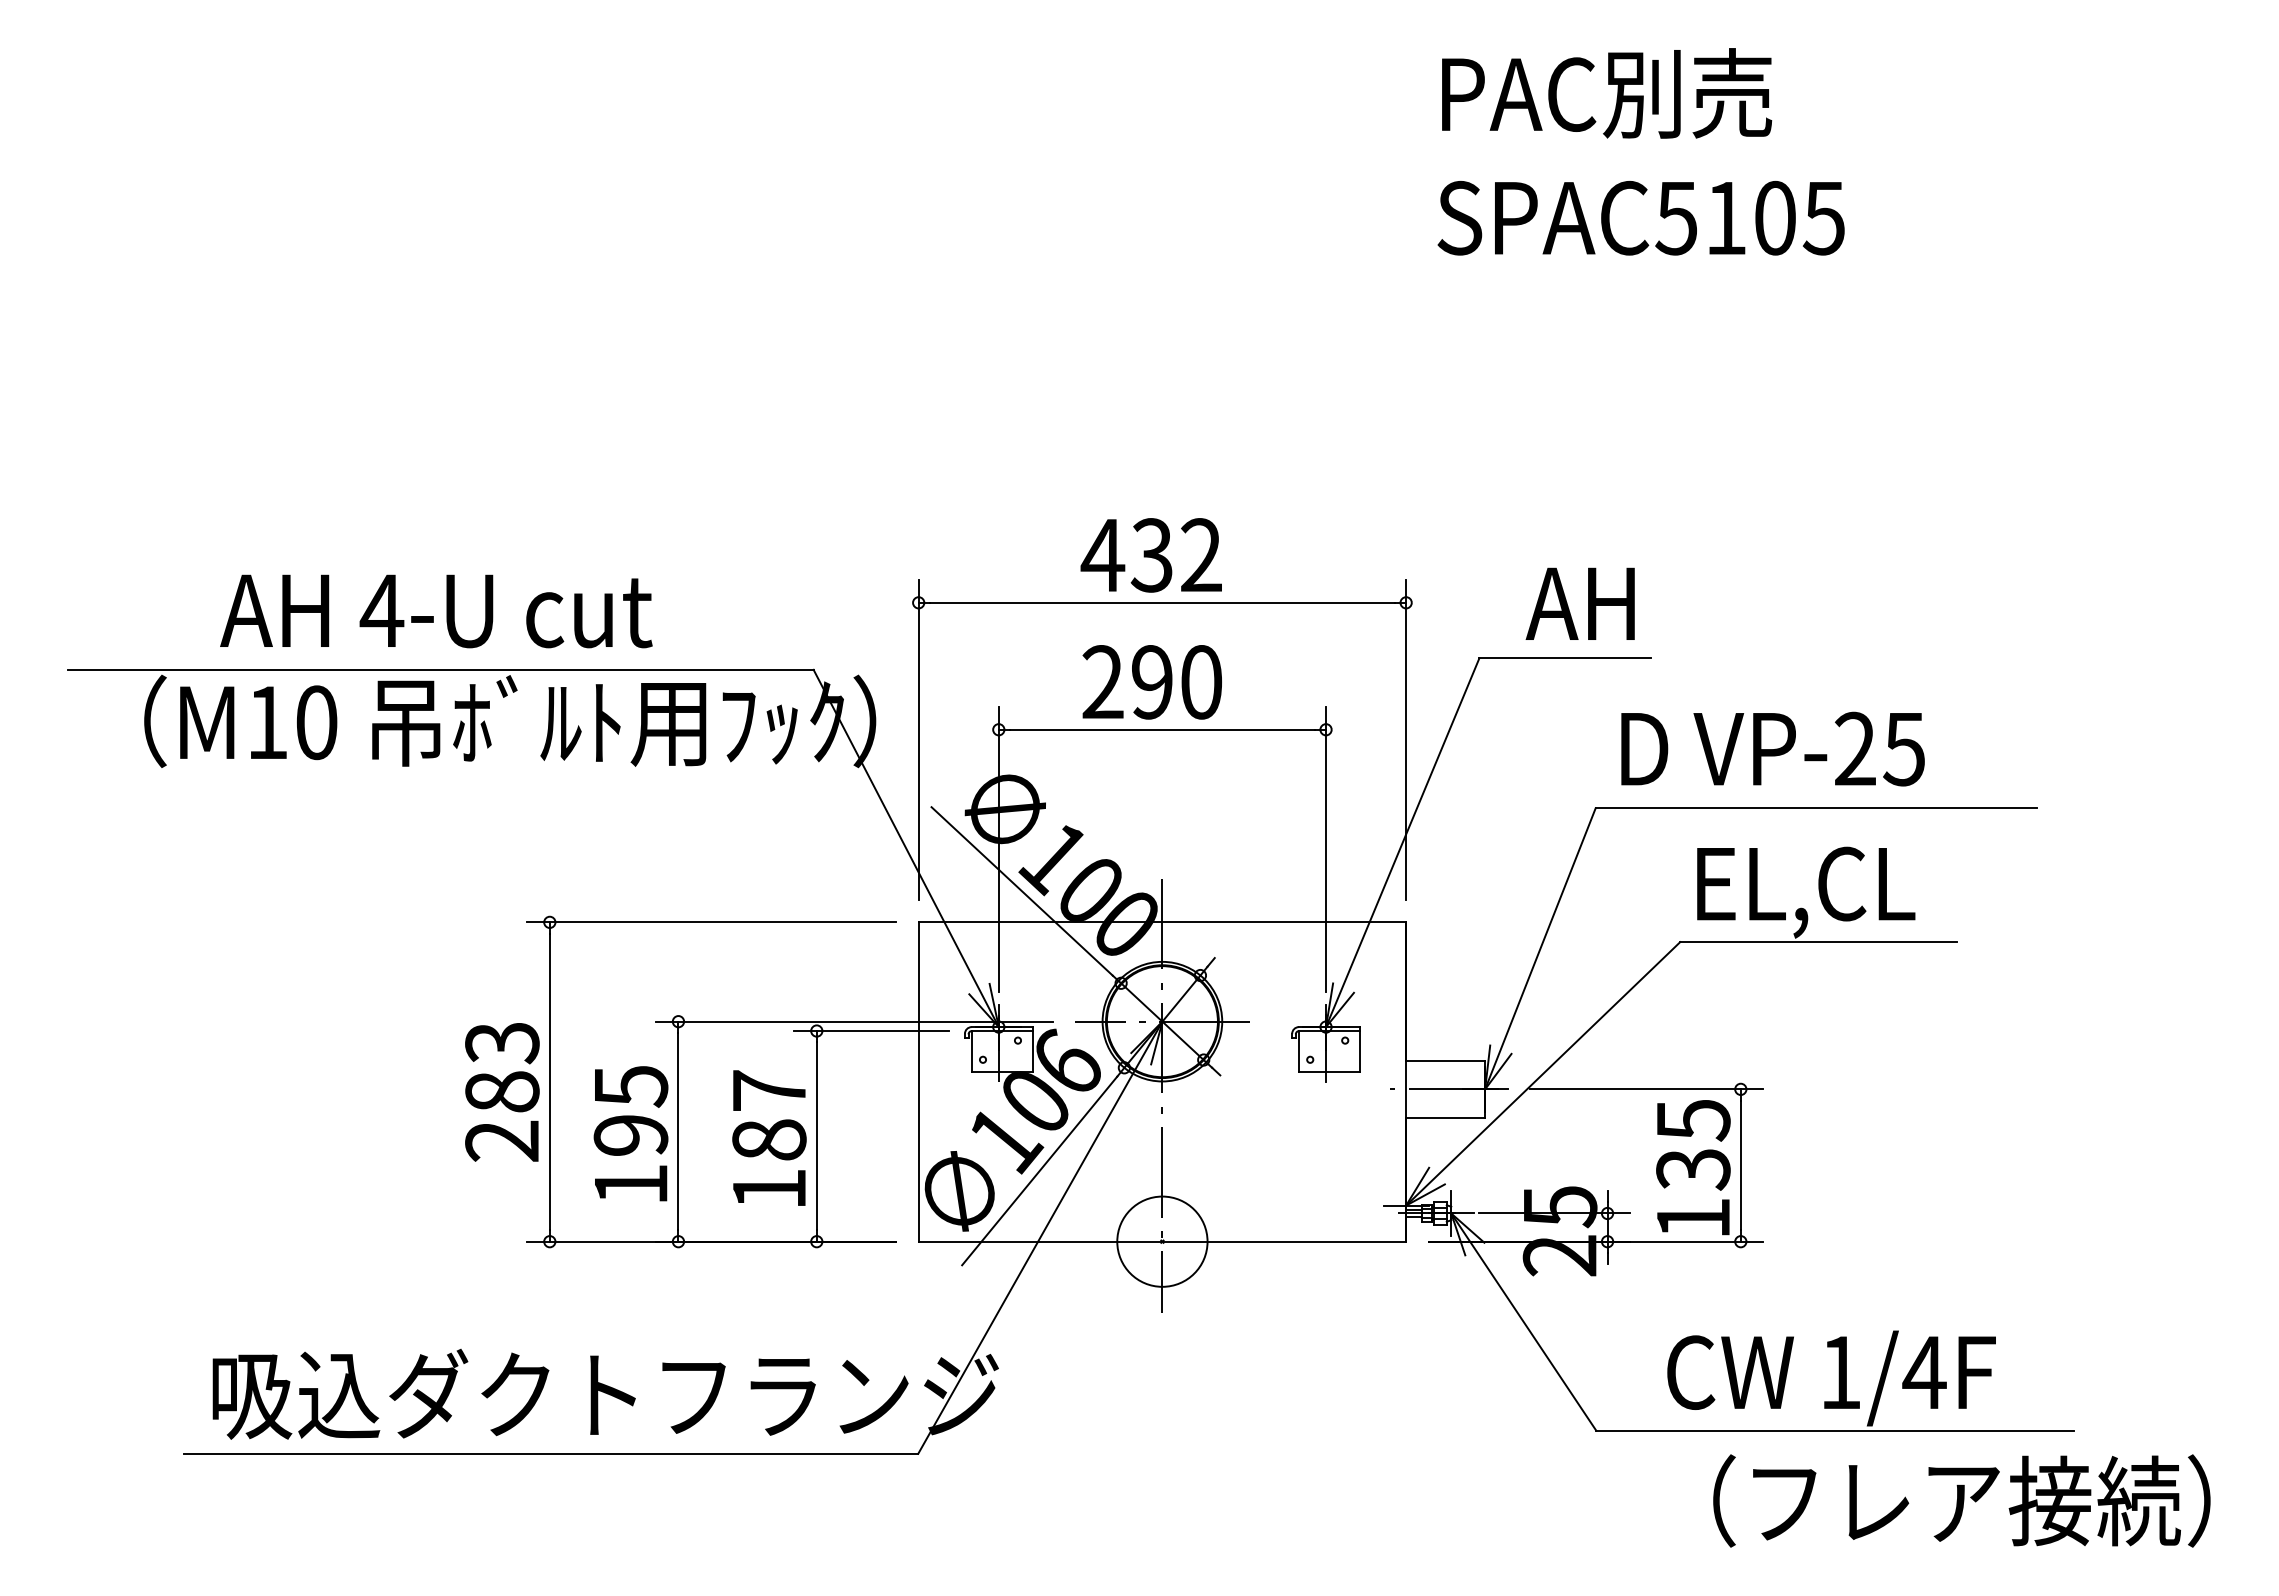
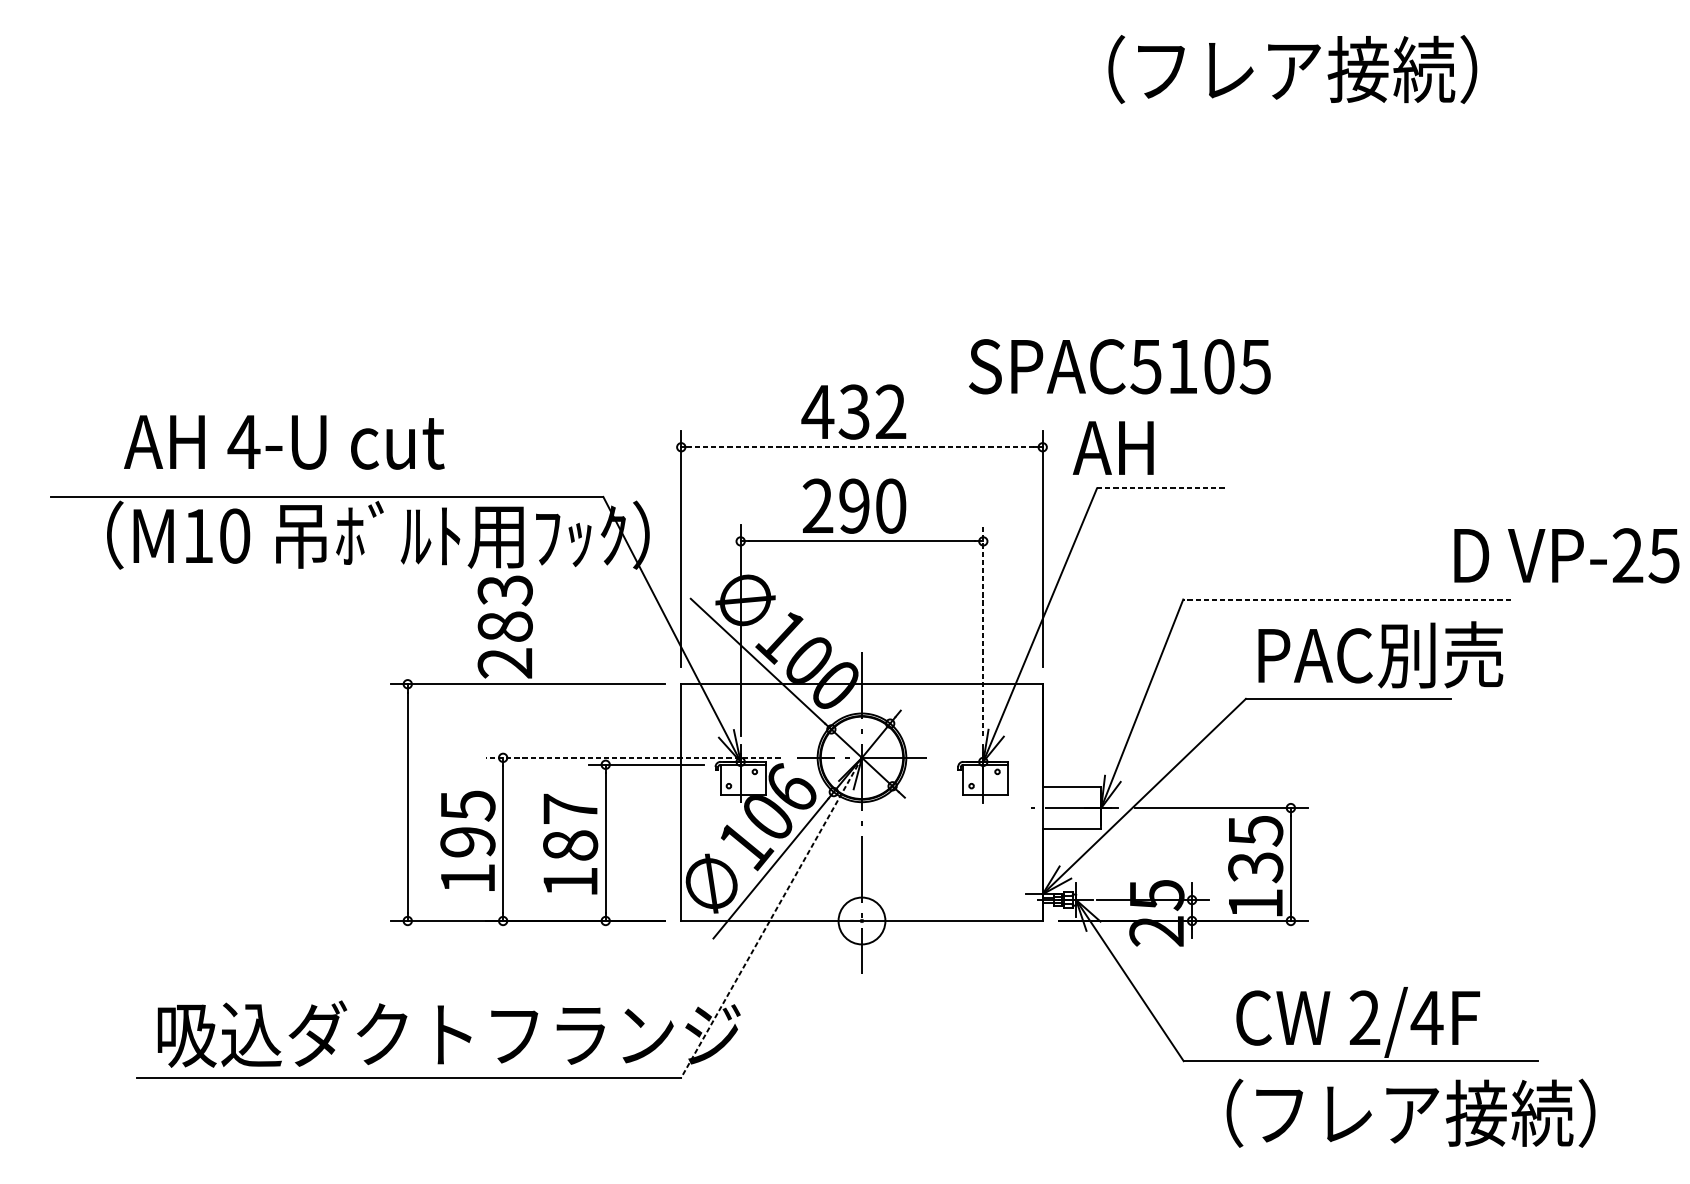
text: (1717, 93) -> (1273, 69), PAC別売 -> （フレア接続）
text: (1640, 218) -> (1119, 366), moved
line: (1161, 602) -> (861, 447), solid -> dashed
text: (1579, 603) -> (1112, 447), moved
text: (436, 611) -> (284, 442), moved
line: (1565, 658) -> (1160, 488), solid -> dashed
text: (1772, 748) -> (1566, 555), moved
line: (1816, 808) -> (1346, 599), solid -> dashed
line: (1326, 849) -> (983, 630), solid -> dashed
text: (1866, 887) -> (1384, 658), EL,CL -> PAC別売
line: (853, 1021) -> (632, 757), solid -> dashed
text: (502, 1092) -> (505, 627), moved
line: (1040, 1238) -> (771, 918), solid -> dashed
circle: (1162, 1241) -> (862, 920), size x0.7
text: (1840, 1371) -> (1364, 1017), 1/4F -> 2/4F
text: (1961, 1500) -> (1410, 1112), moved

